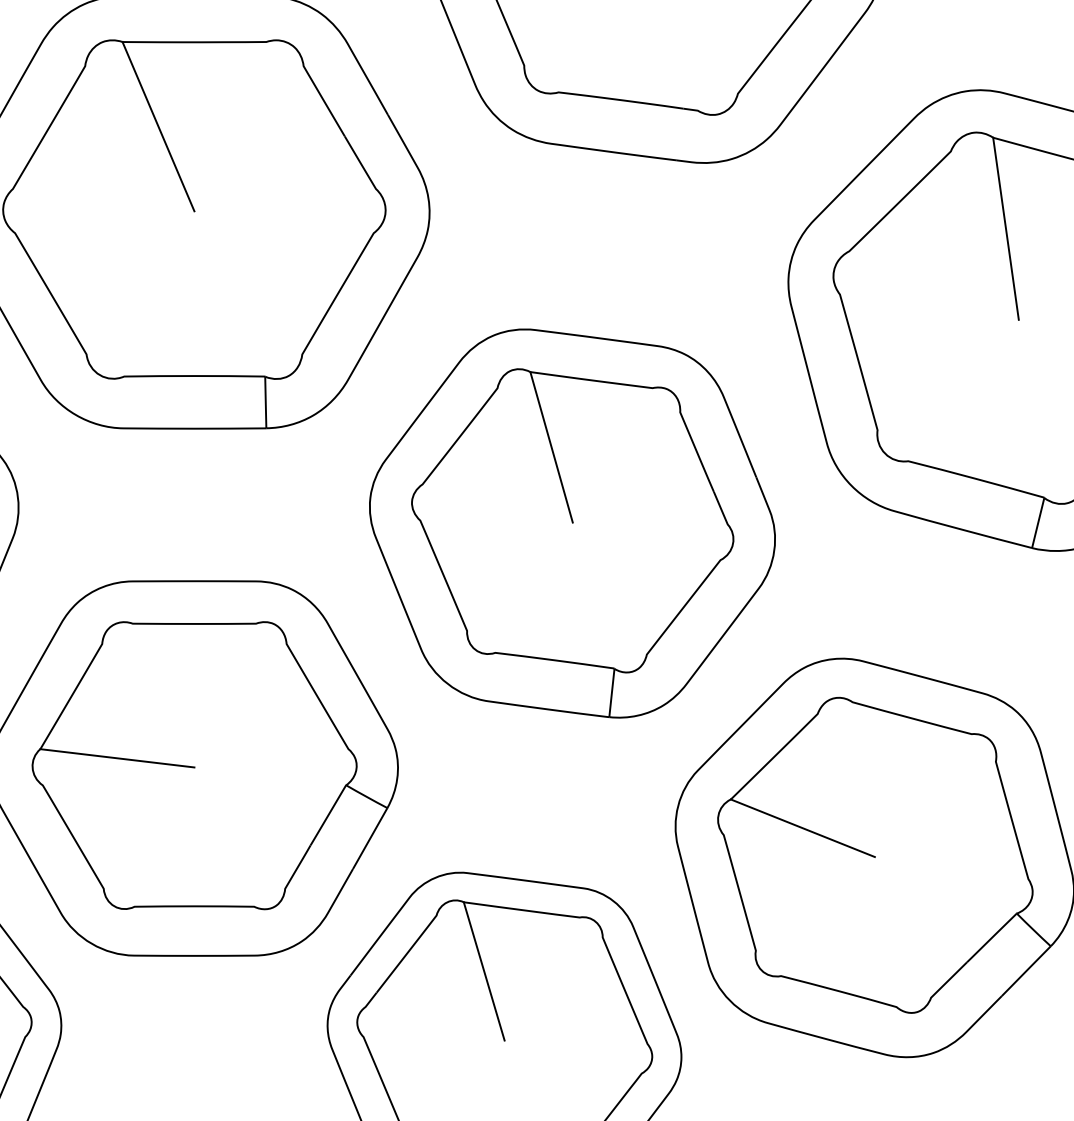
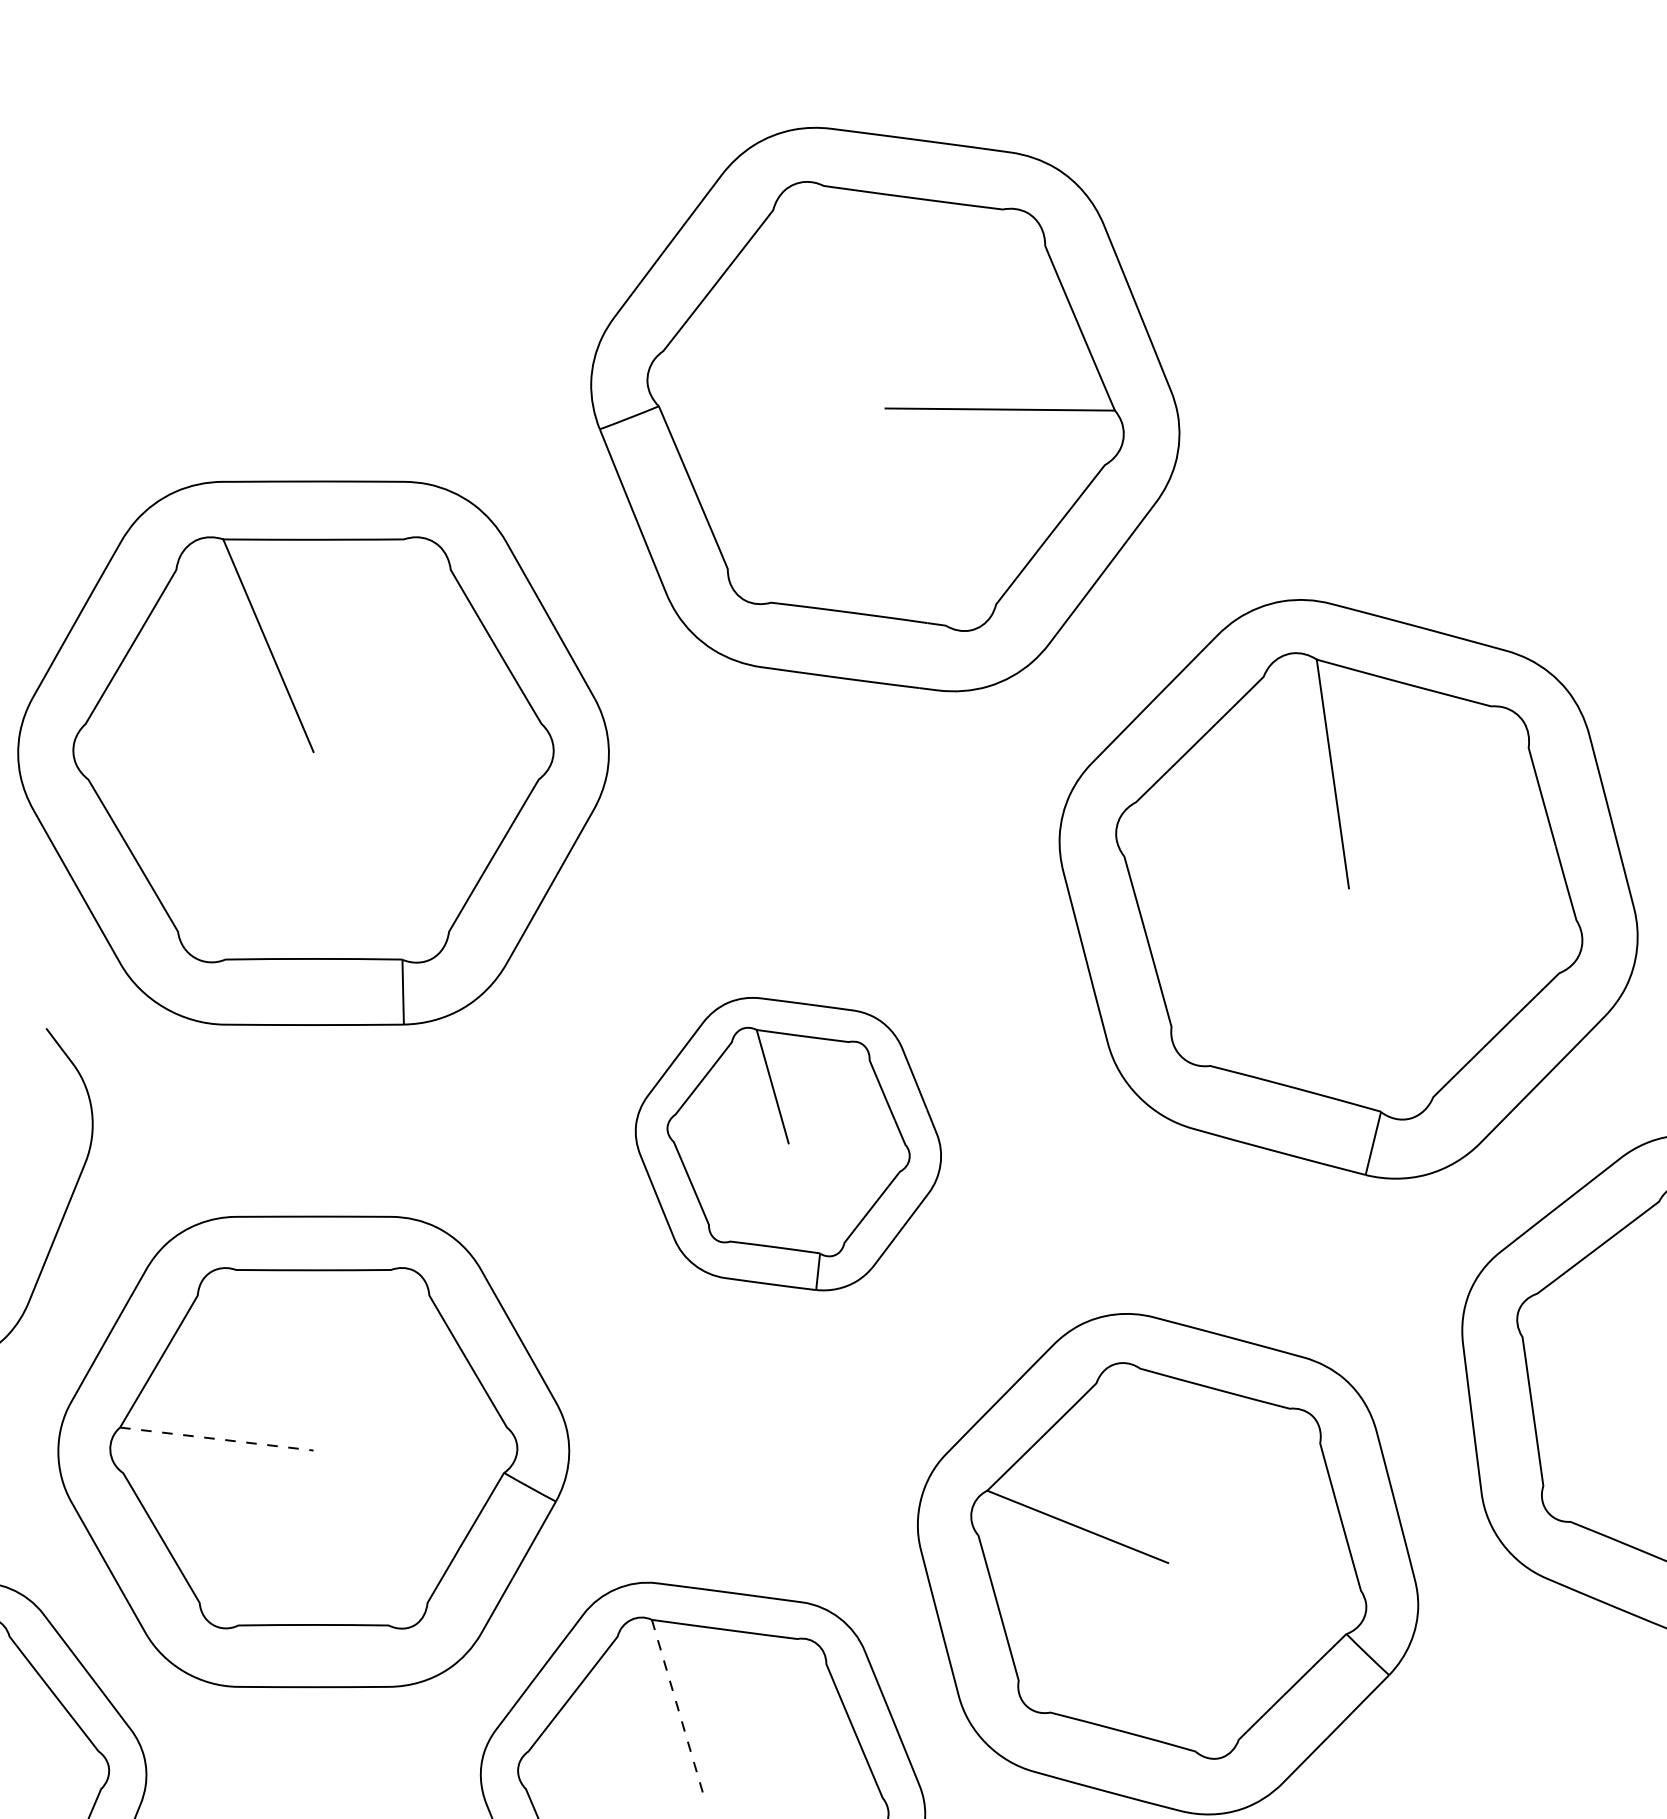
part: (572, 522) -> (788, 1143), size x0.6
line: (117, 758) -> (217, 1439), solid -> dashed
line: (484, 971) -> (677, 1706), solid -> dashed

